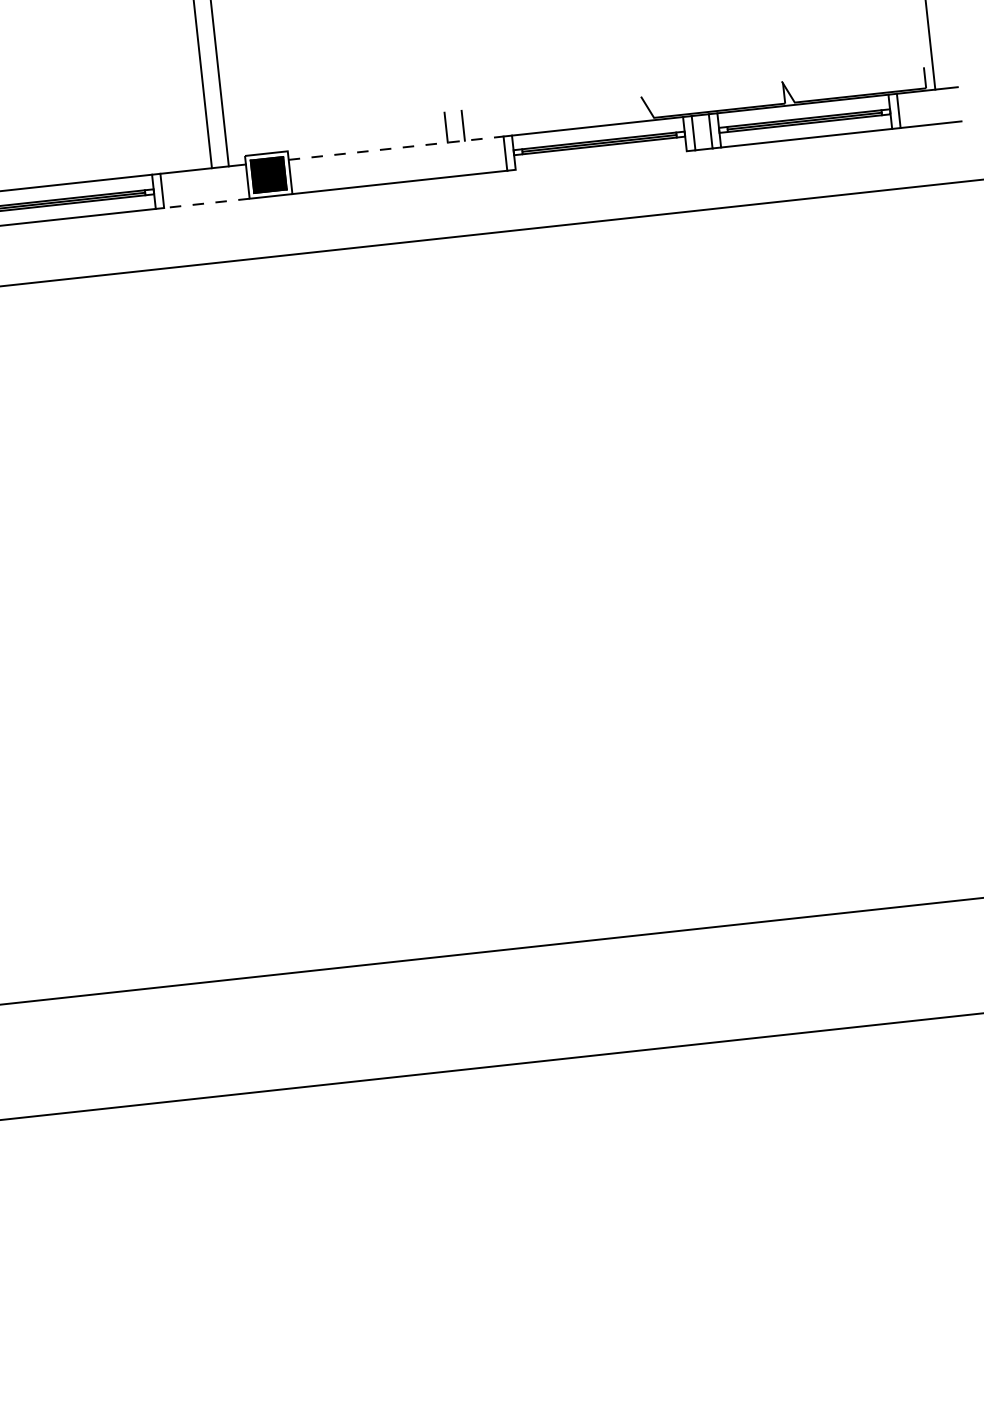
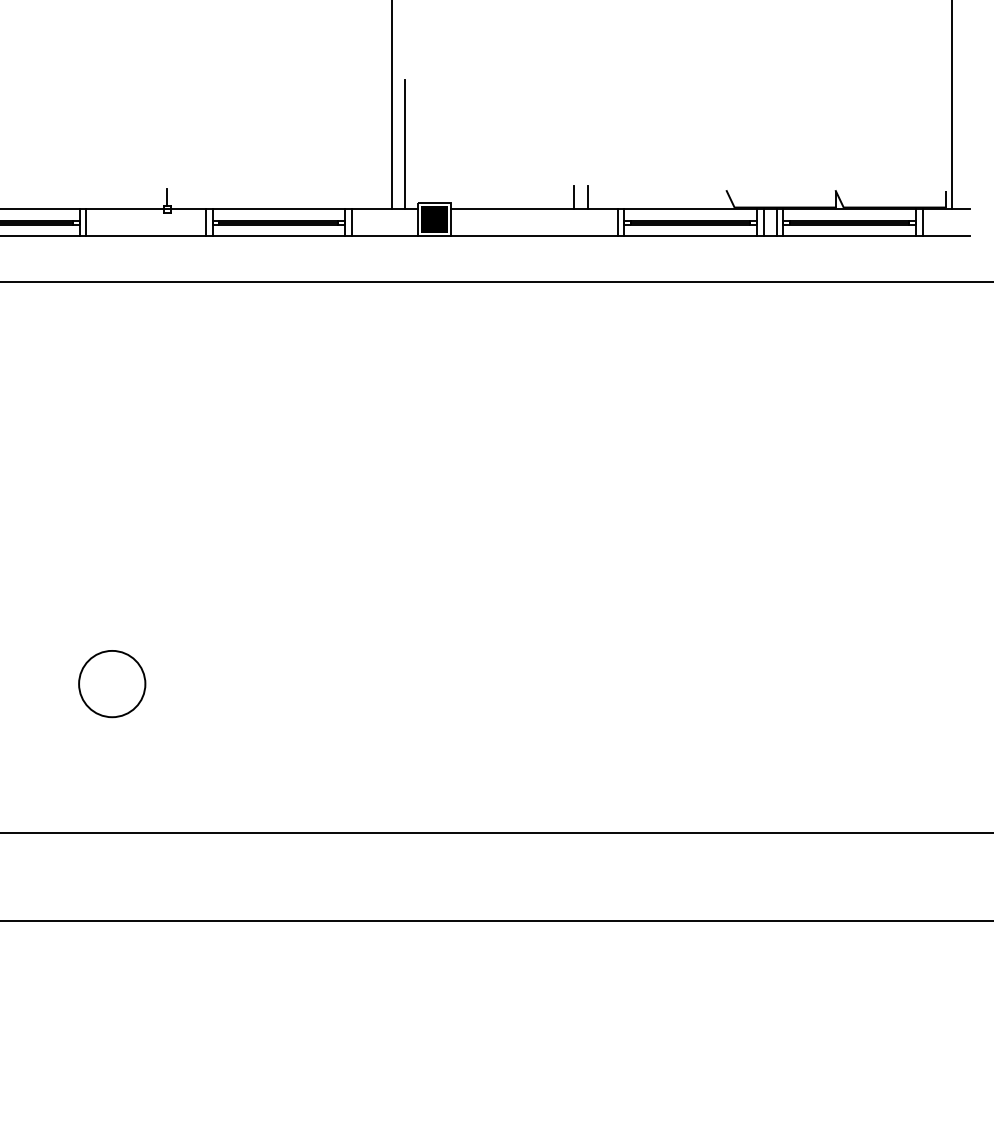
line: (396, 148) -> (534, 209), dashed -> solid
line: (601, 160) -> (690, 235), added
line: (206, 202) -> (384, 235), dashed -> solid

